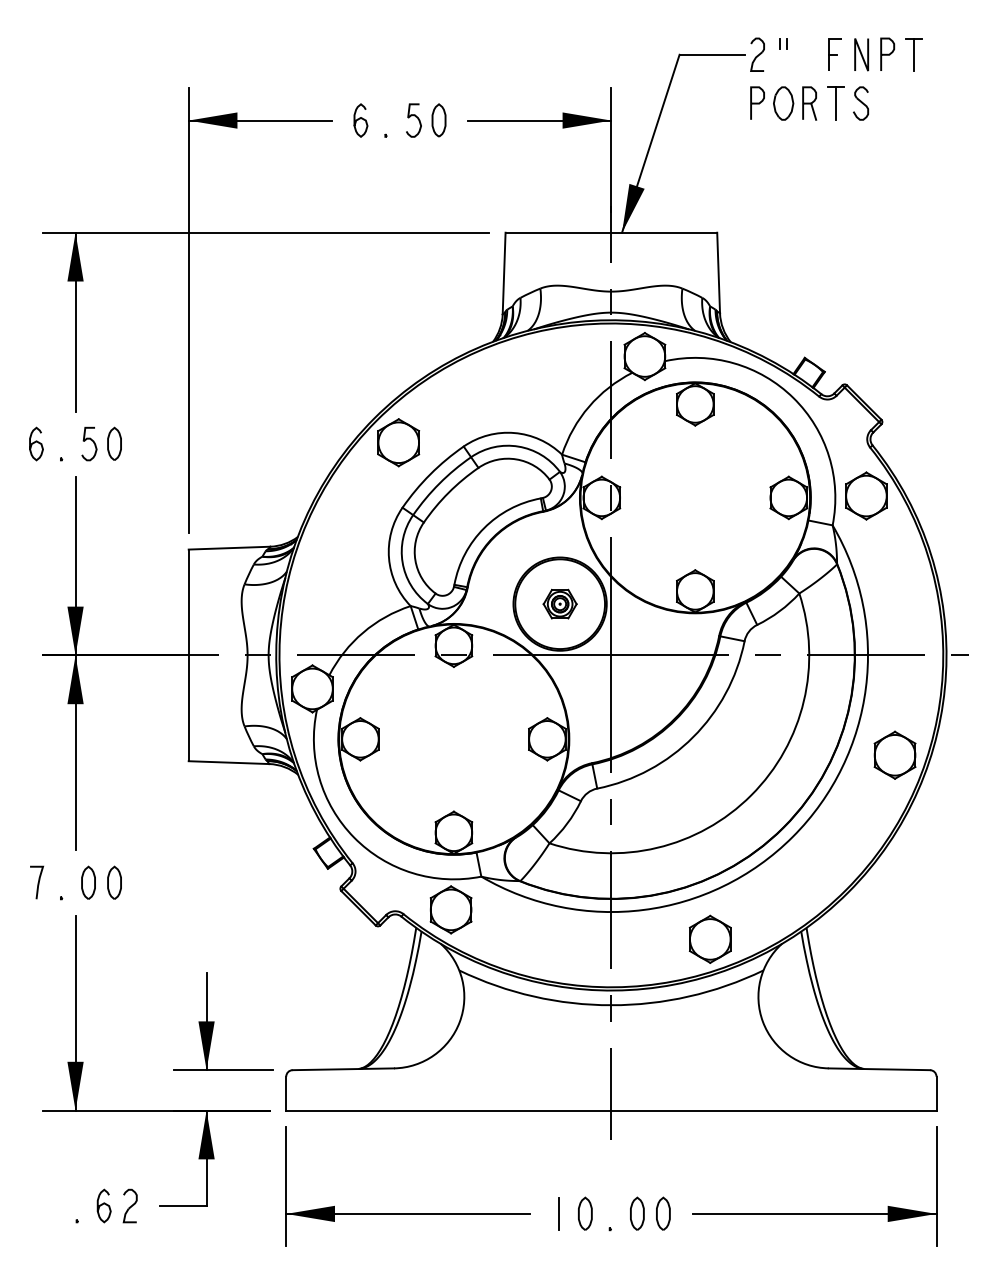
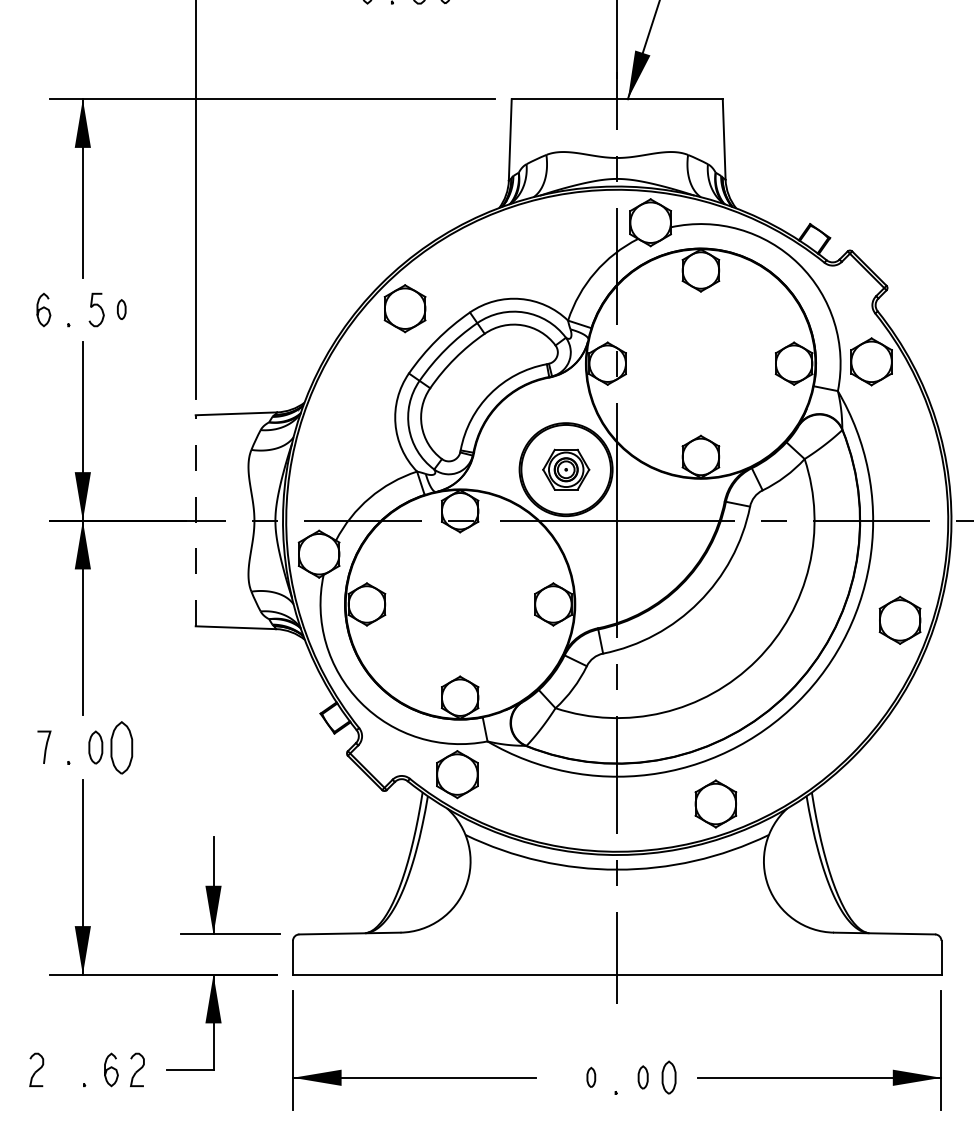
part: (114, 443) -> (121, 309), size x0.6
part: (559, 603) -> (565, 469), size x1.4
line: (188, 655) -> (195, 520), solid -> dashed
part: (114, 882) -> (121, 747), size x1.6
part: (28, 1205) -> (35, 1069), added
line: (559, 1213) -> (565, 1077), removed
part: (585, 1213) -> (591, 1077), size x0.6
part: (637, 1213) -> (643, 1077), size x0.7

